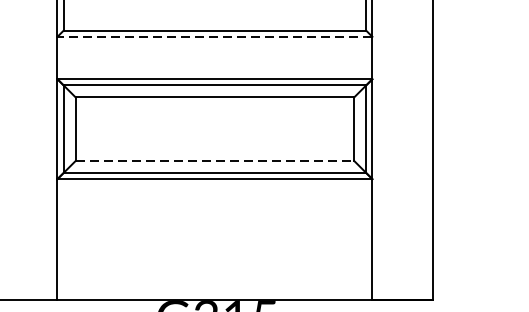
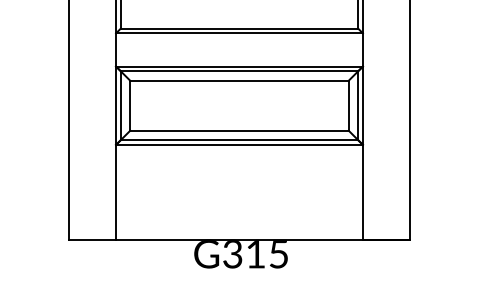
line: (213, 37) -> (238, 33), dashed -> solid
line: (214, 160) -> (239, 130), dashed -> solid

